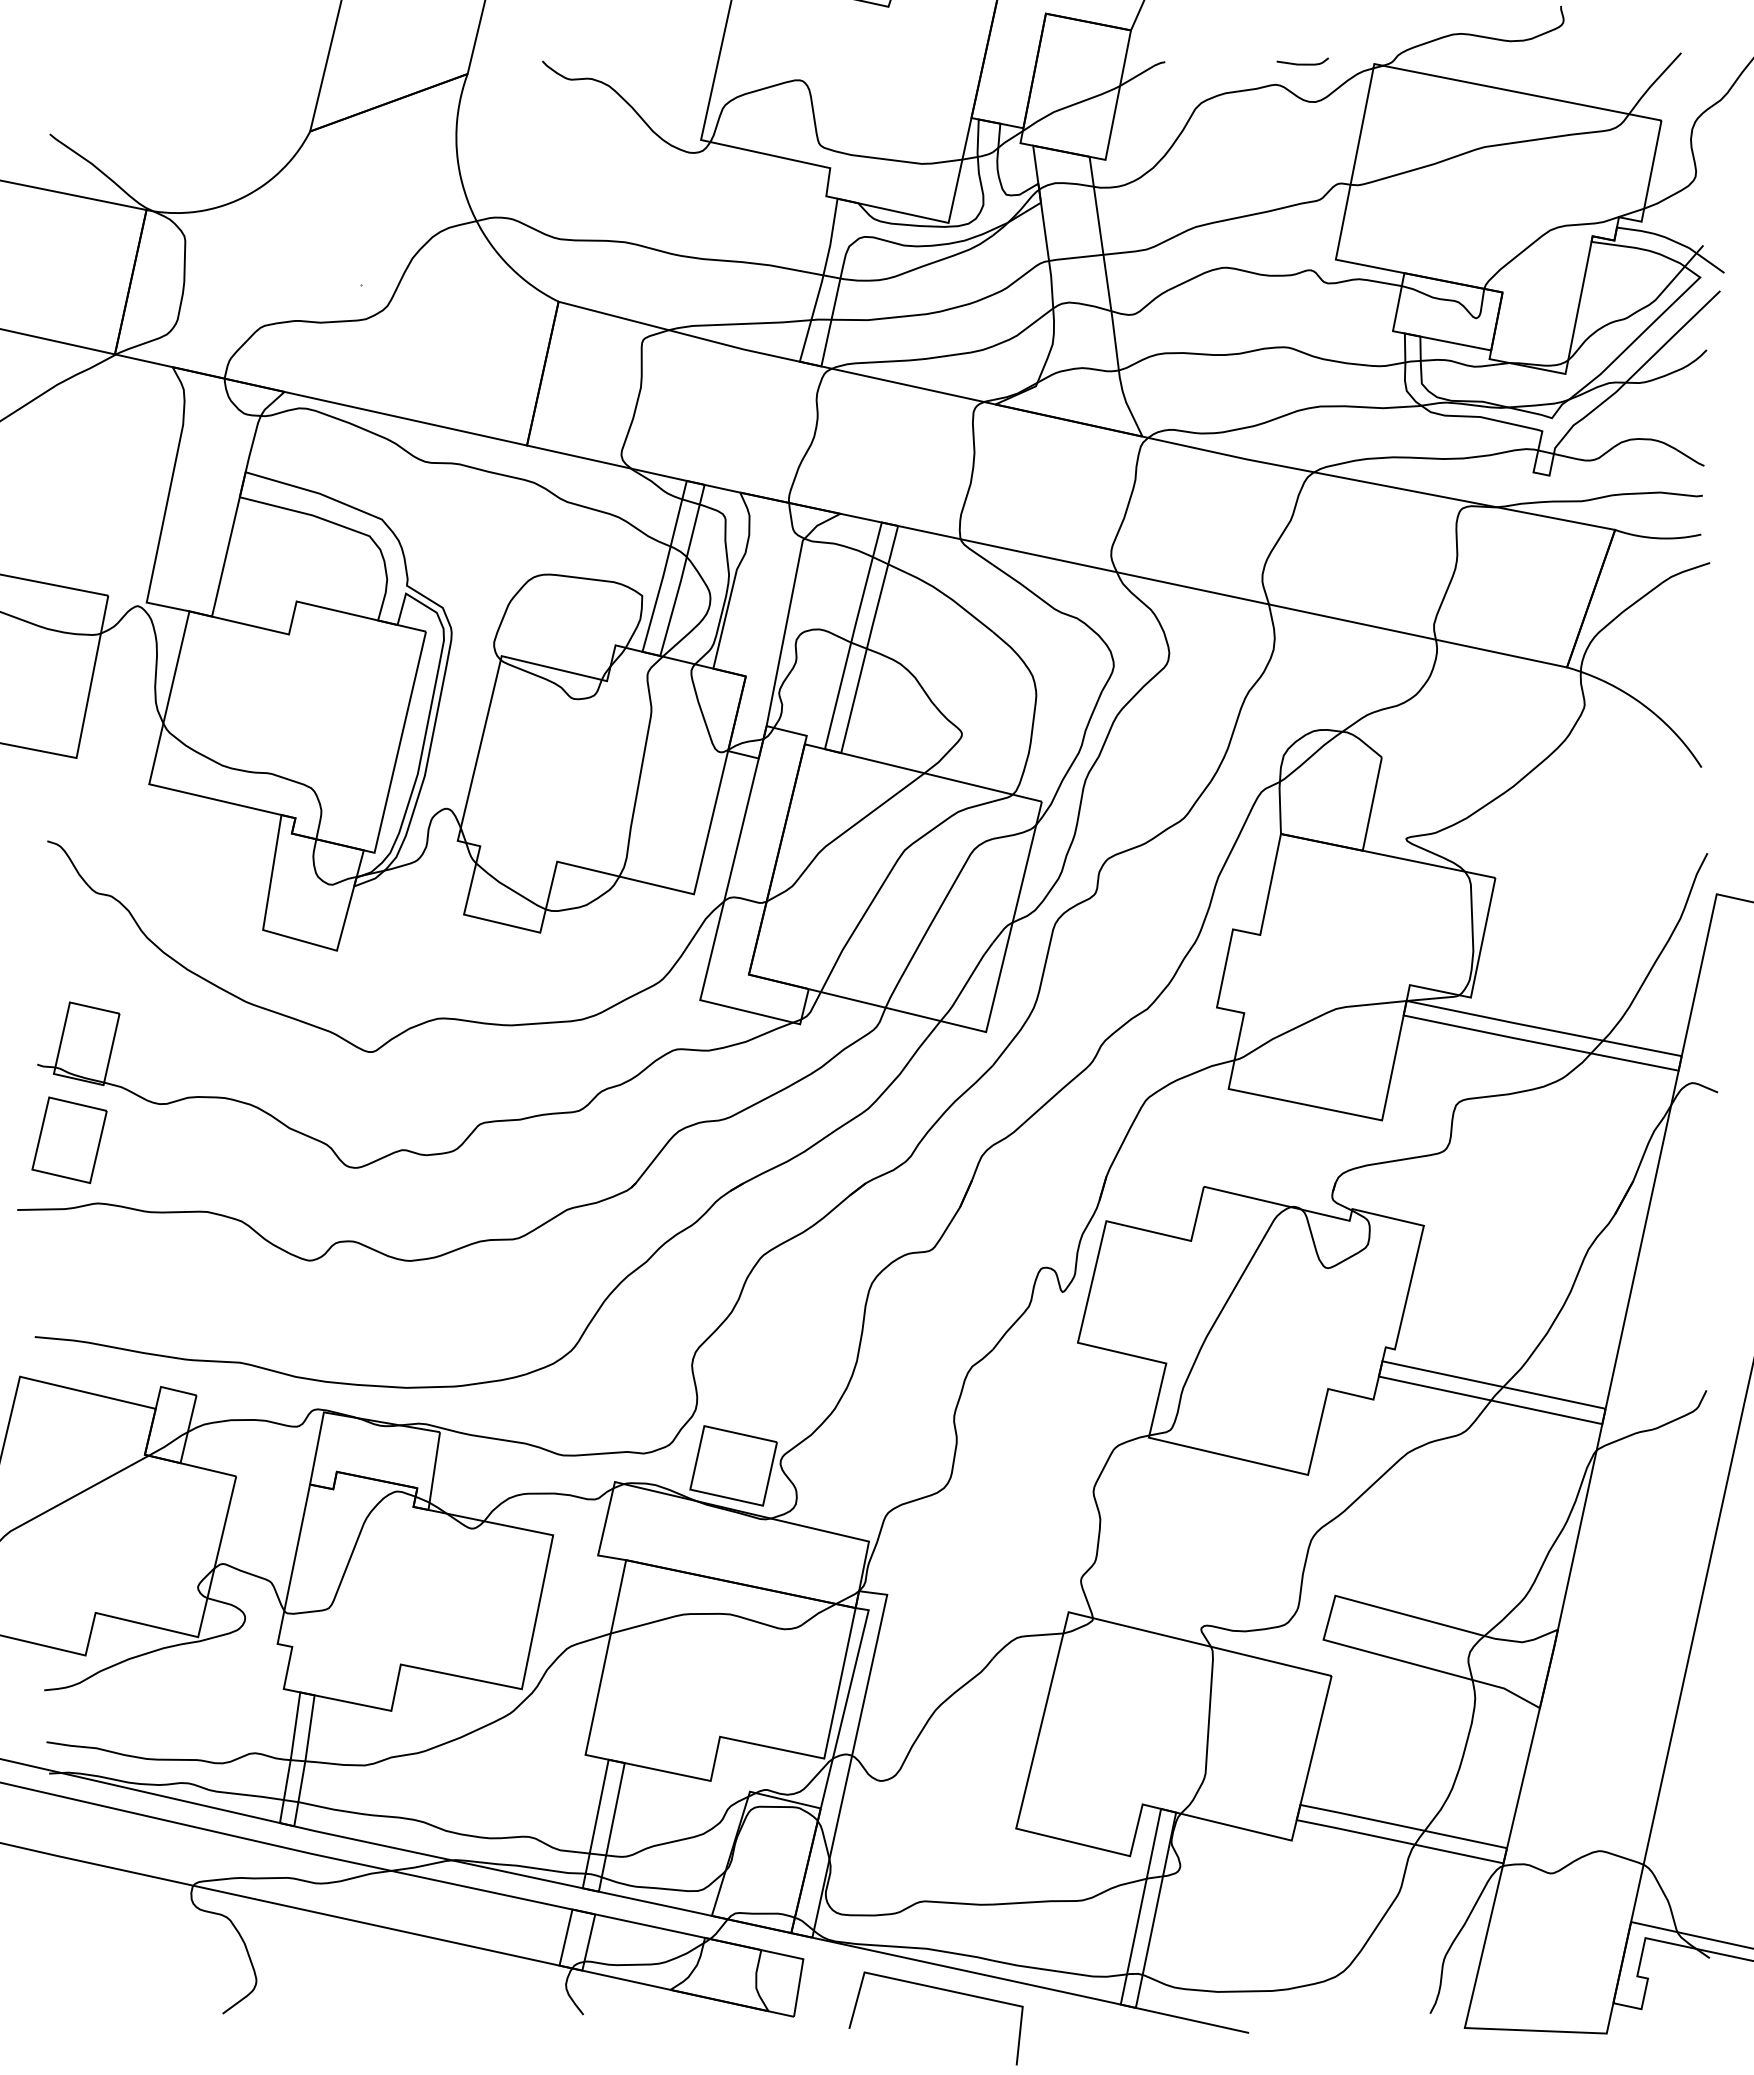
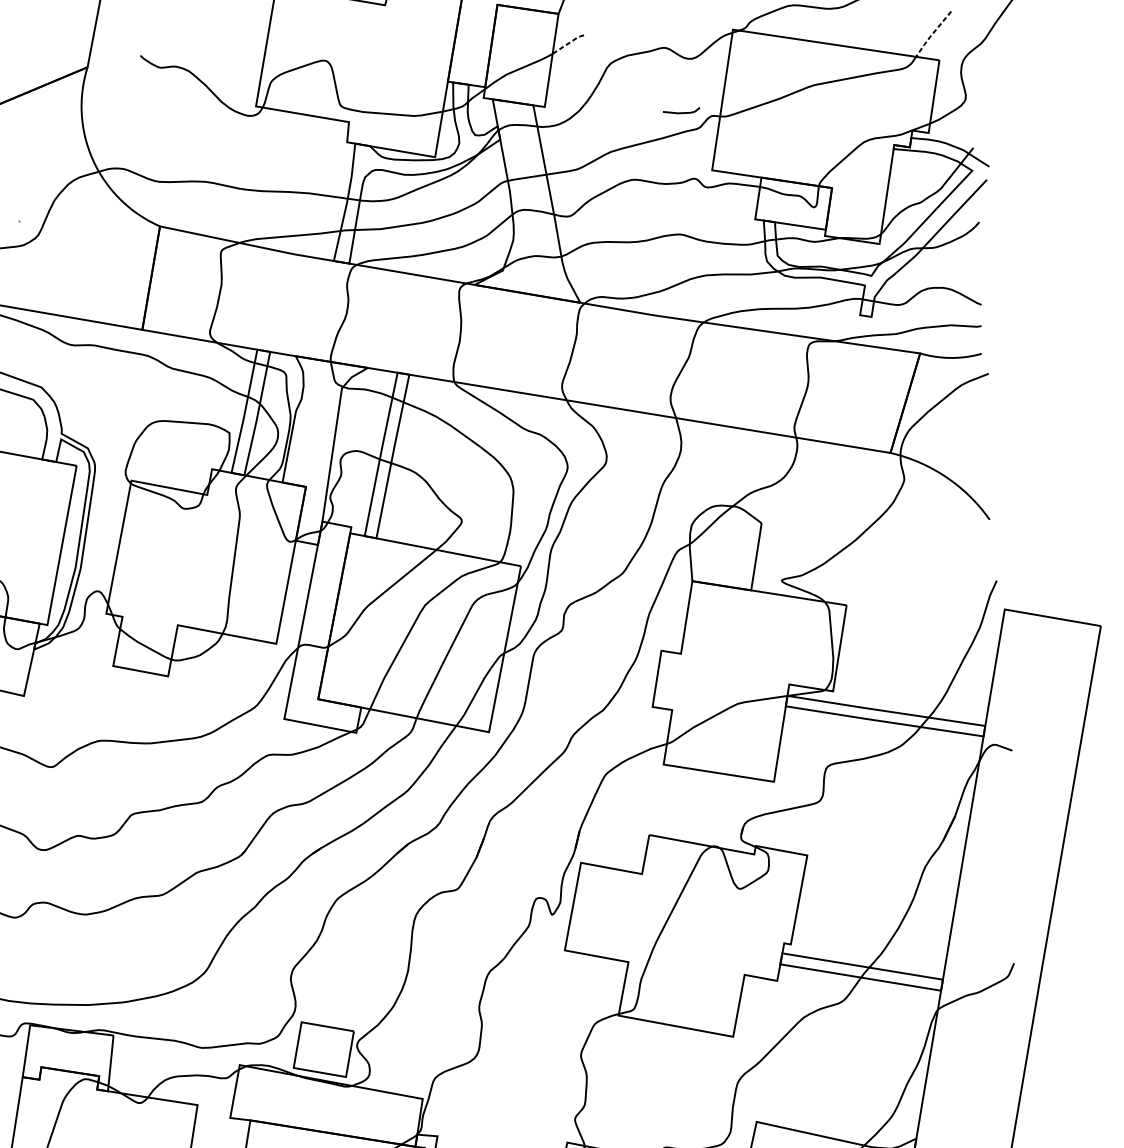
curve: (1302, 63) -> (681, 112), moved
line: (1142, 72) -> (568, 43), solid -> dashed
line: (1653, 83) -> (932, 34), solid -> dashed

